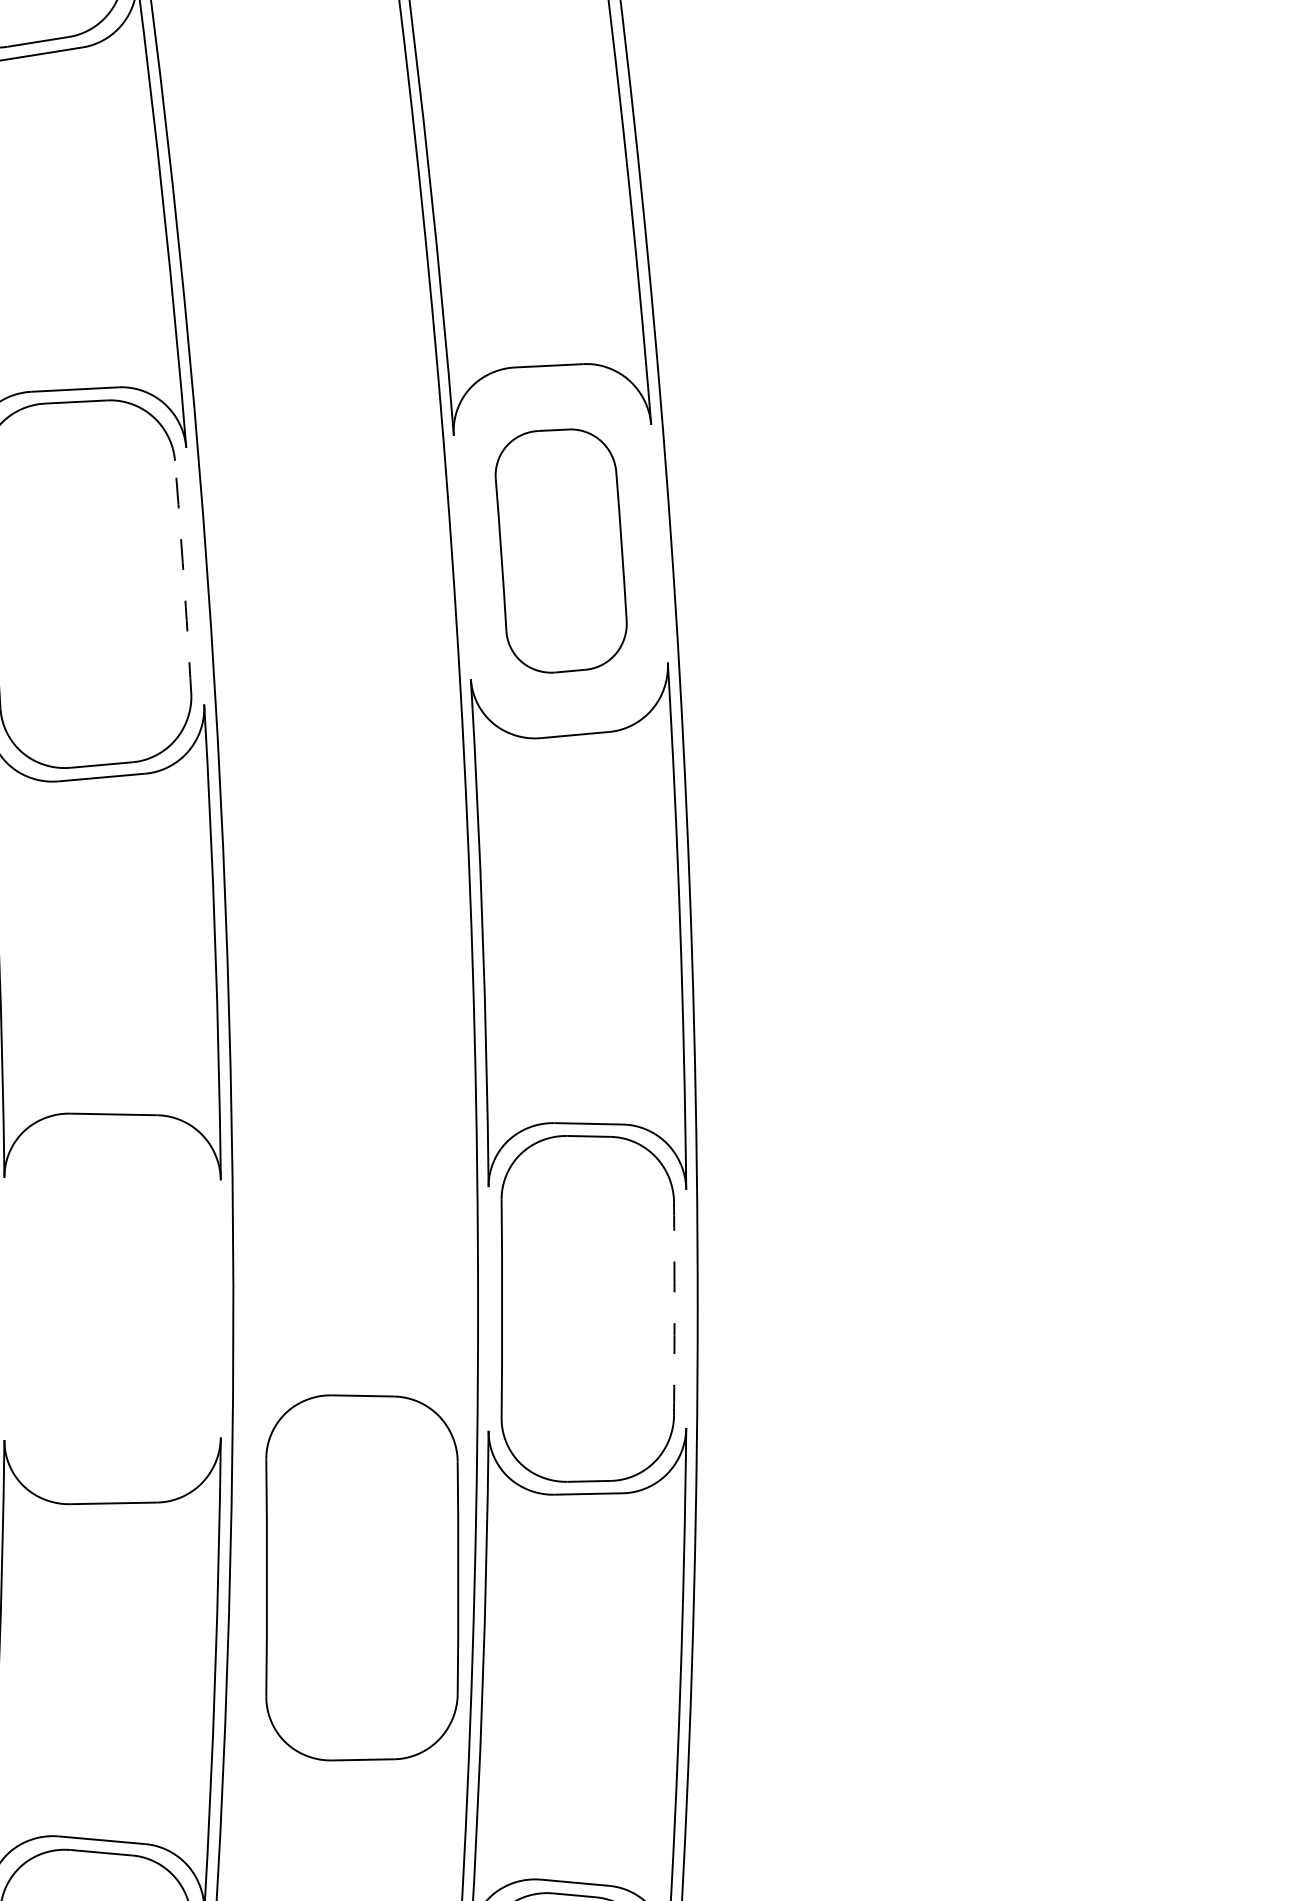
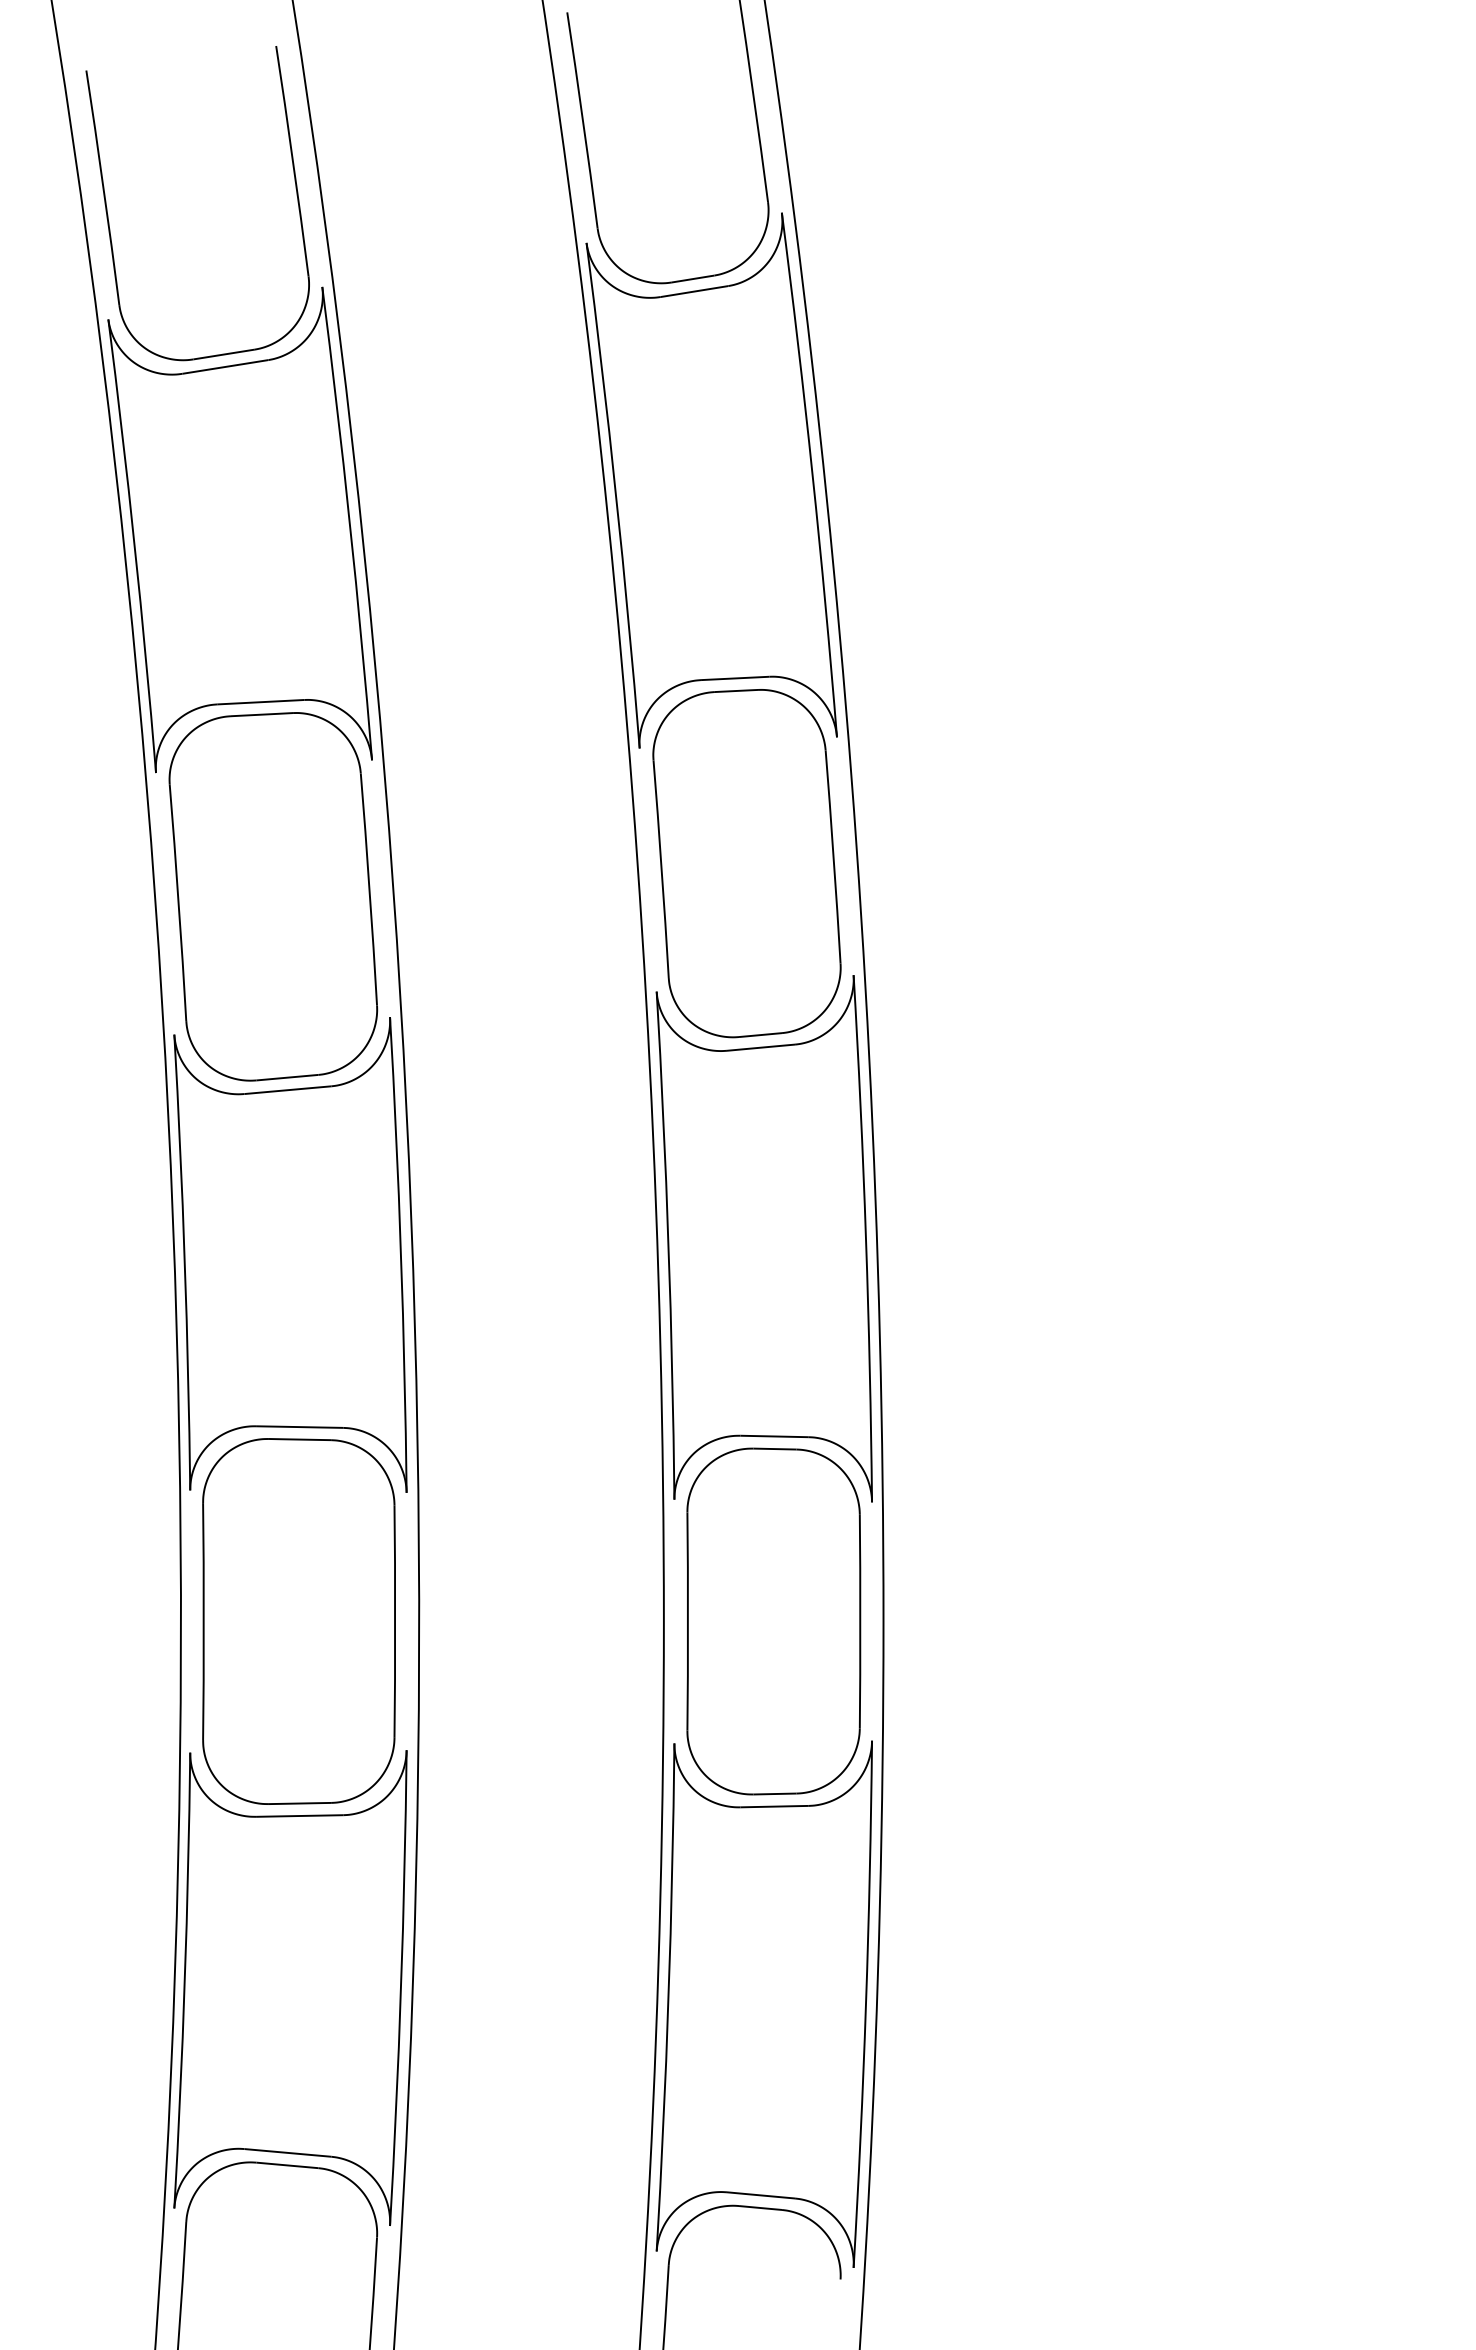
part: (560, 550) -> (746, 863), size x1.43
arc: (183, 576) -> (369, 889), dashed -> solid
arc: (674, 1308) -> (860, 1621), dashed -> solid
part: (361, 1577) -> (298, 1621), moved

